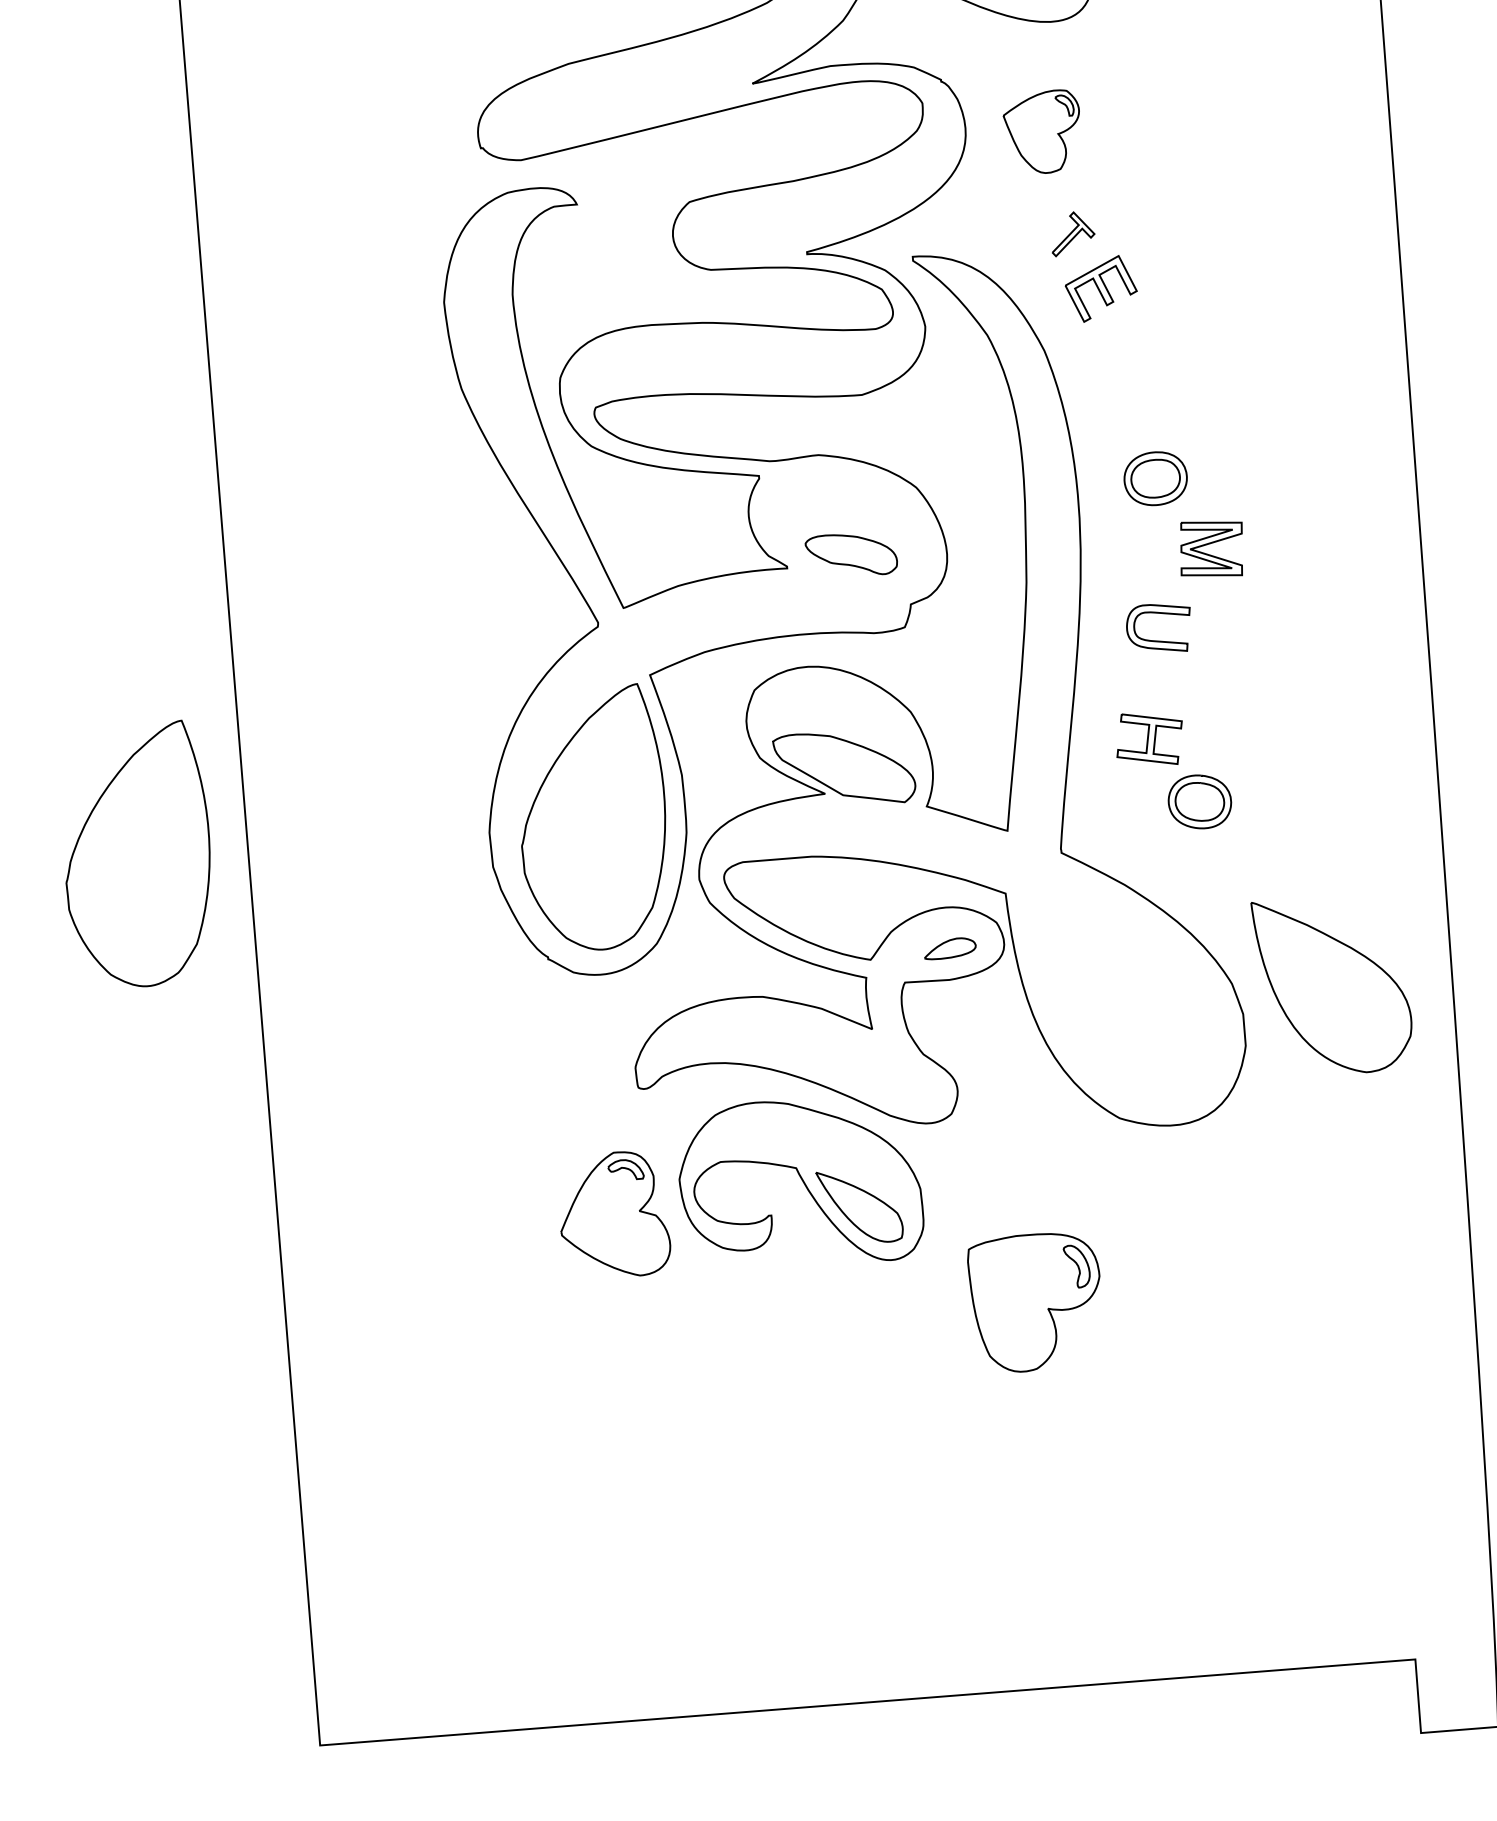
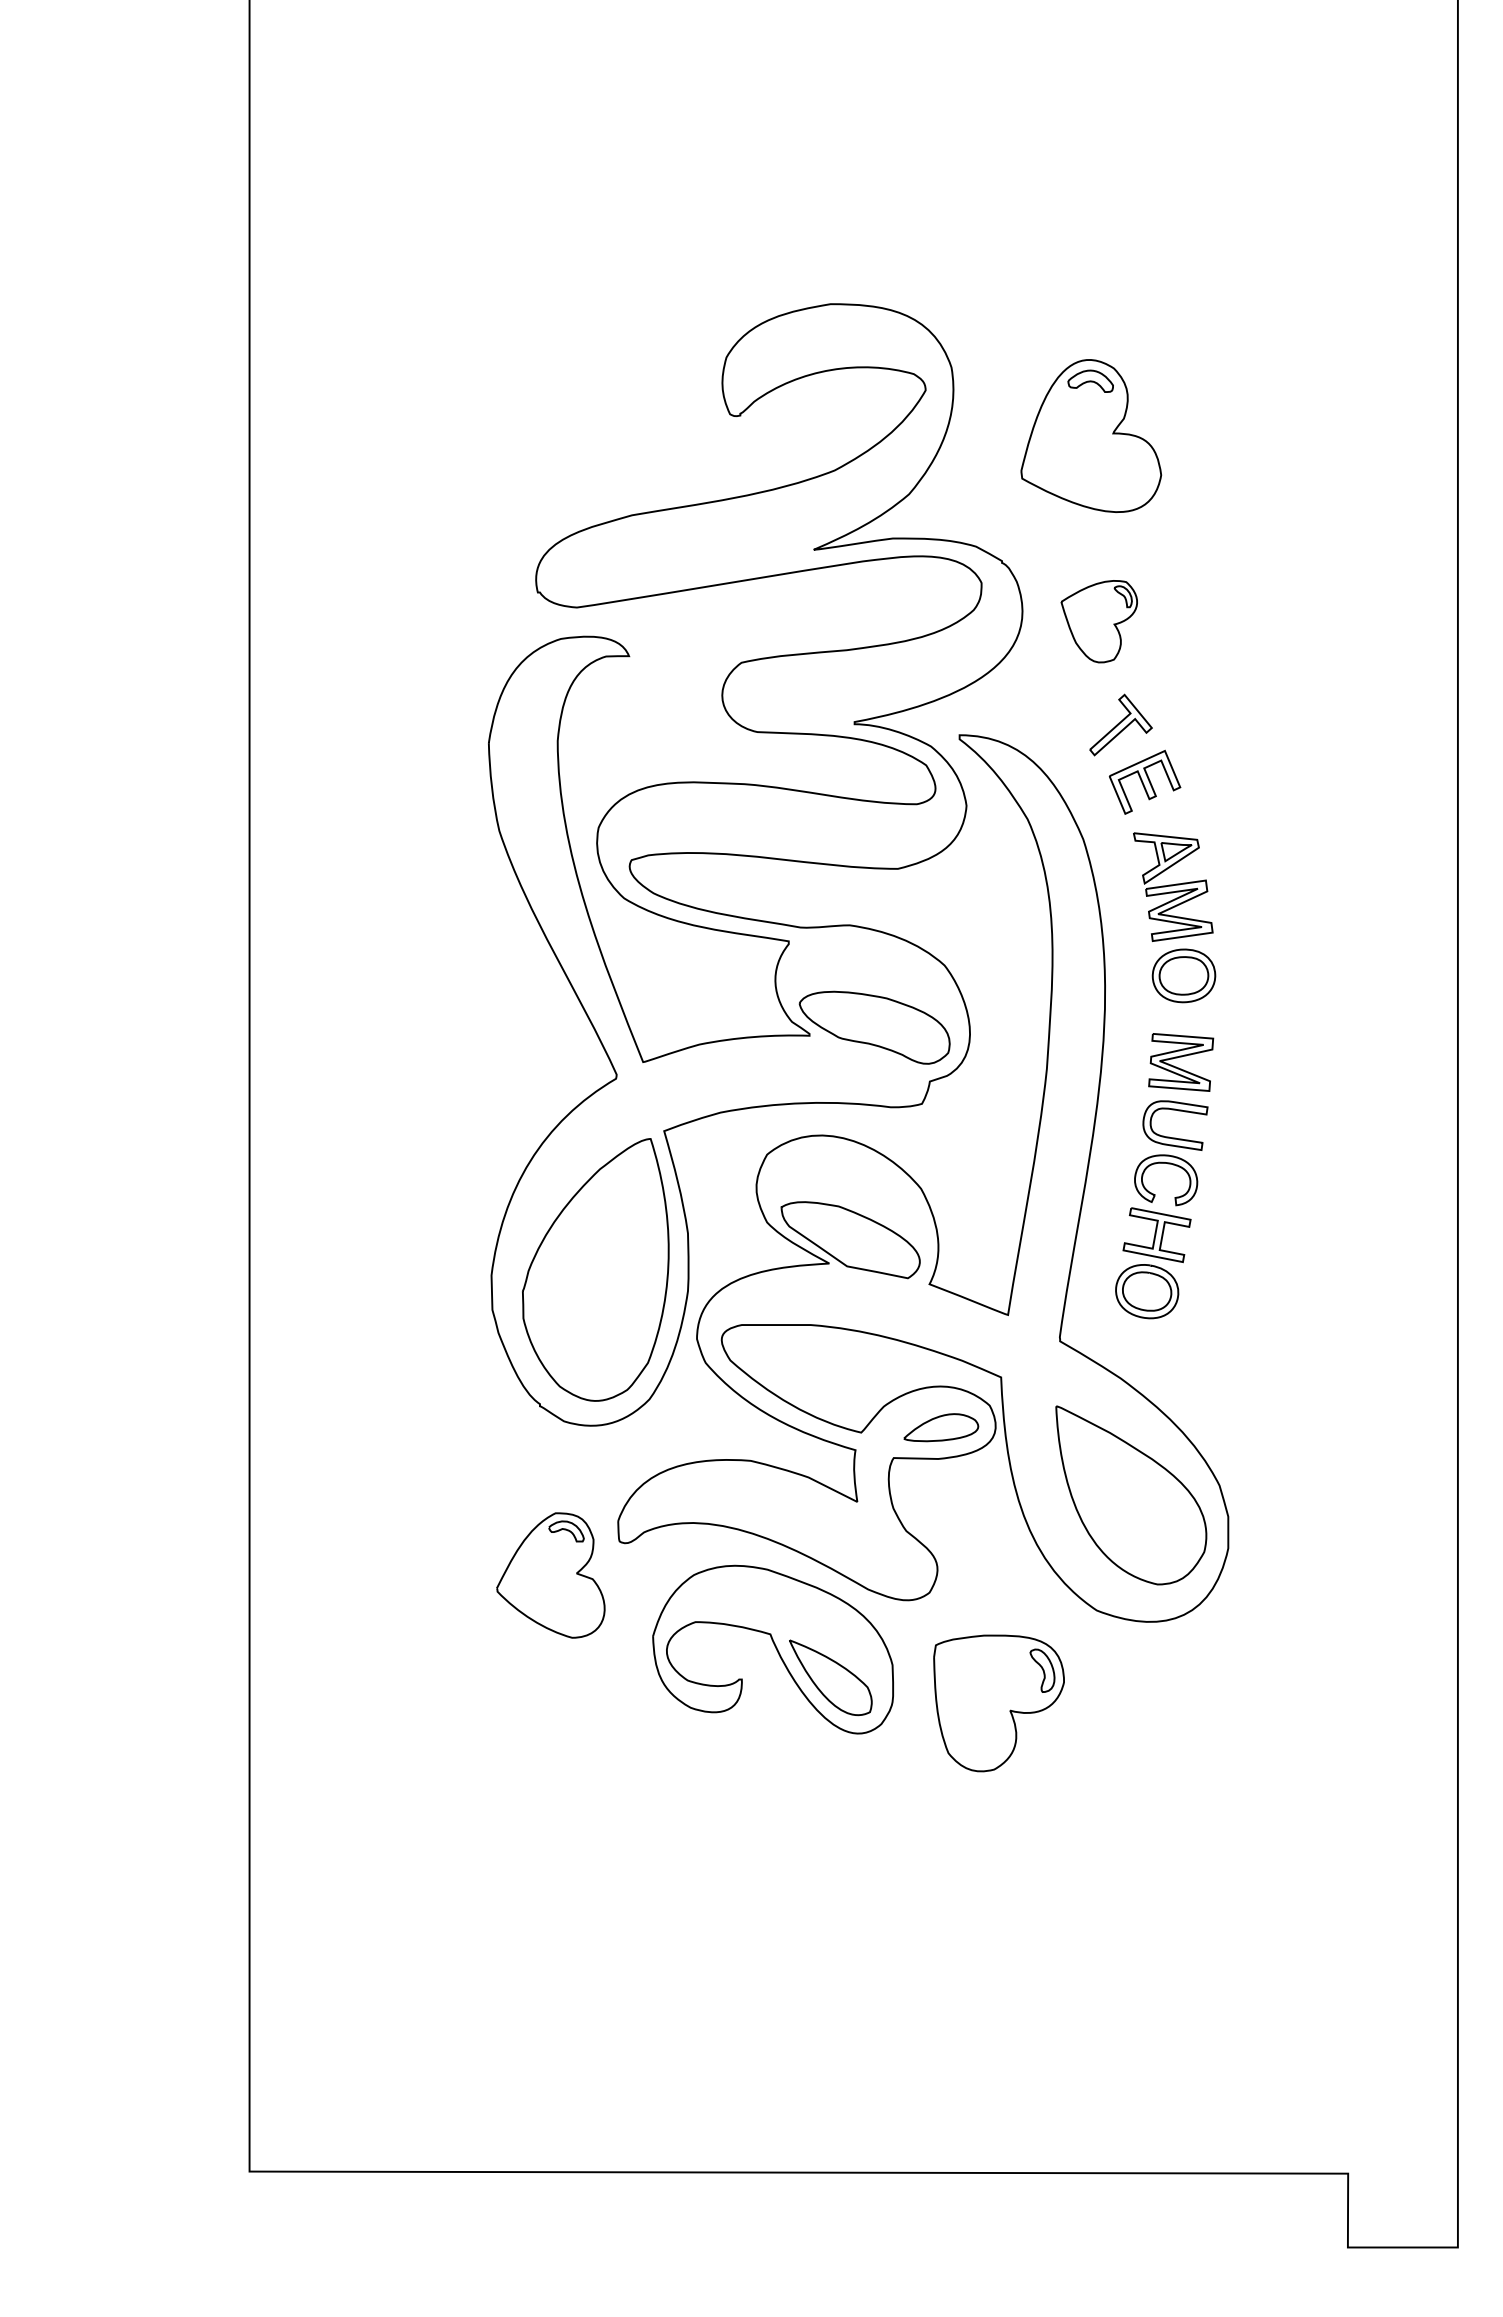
part: (1072, 233) -> (1120, 724), size x1.43
part: (1138, 390) -> (1173, 886), added
part: (1212, 549) -> (1181, 1062), moved
part: (851, 554) -> (874, 1027), size x1.67
part: (1155, 667) -> (1168, 1164), added
part: (1200, 801) -> (1147, 1291), moved
part: (137, 855) -> (138, 1269), removed
part: (950, 948) -> (941, 1427), size x1.43
part: (1333, 985) -> (1131, 1495), moved
part: (613, 1215) -> (550, 1575), moved
part: (1035, 1302) -> (998, 1703), moved

